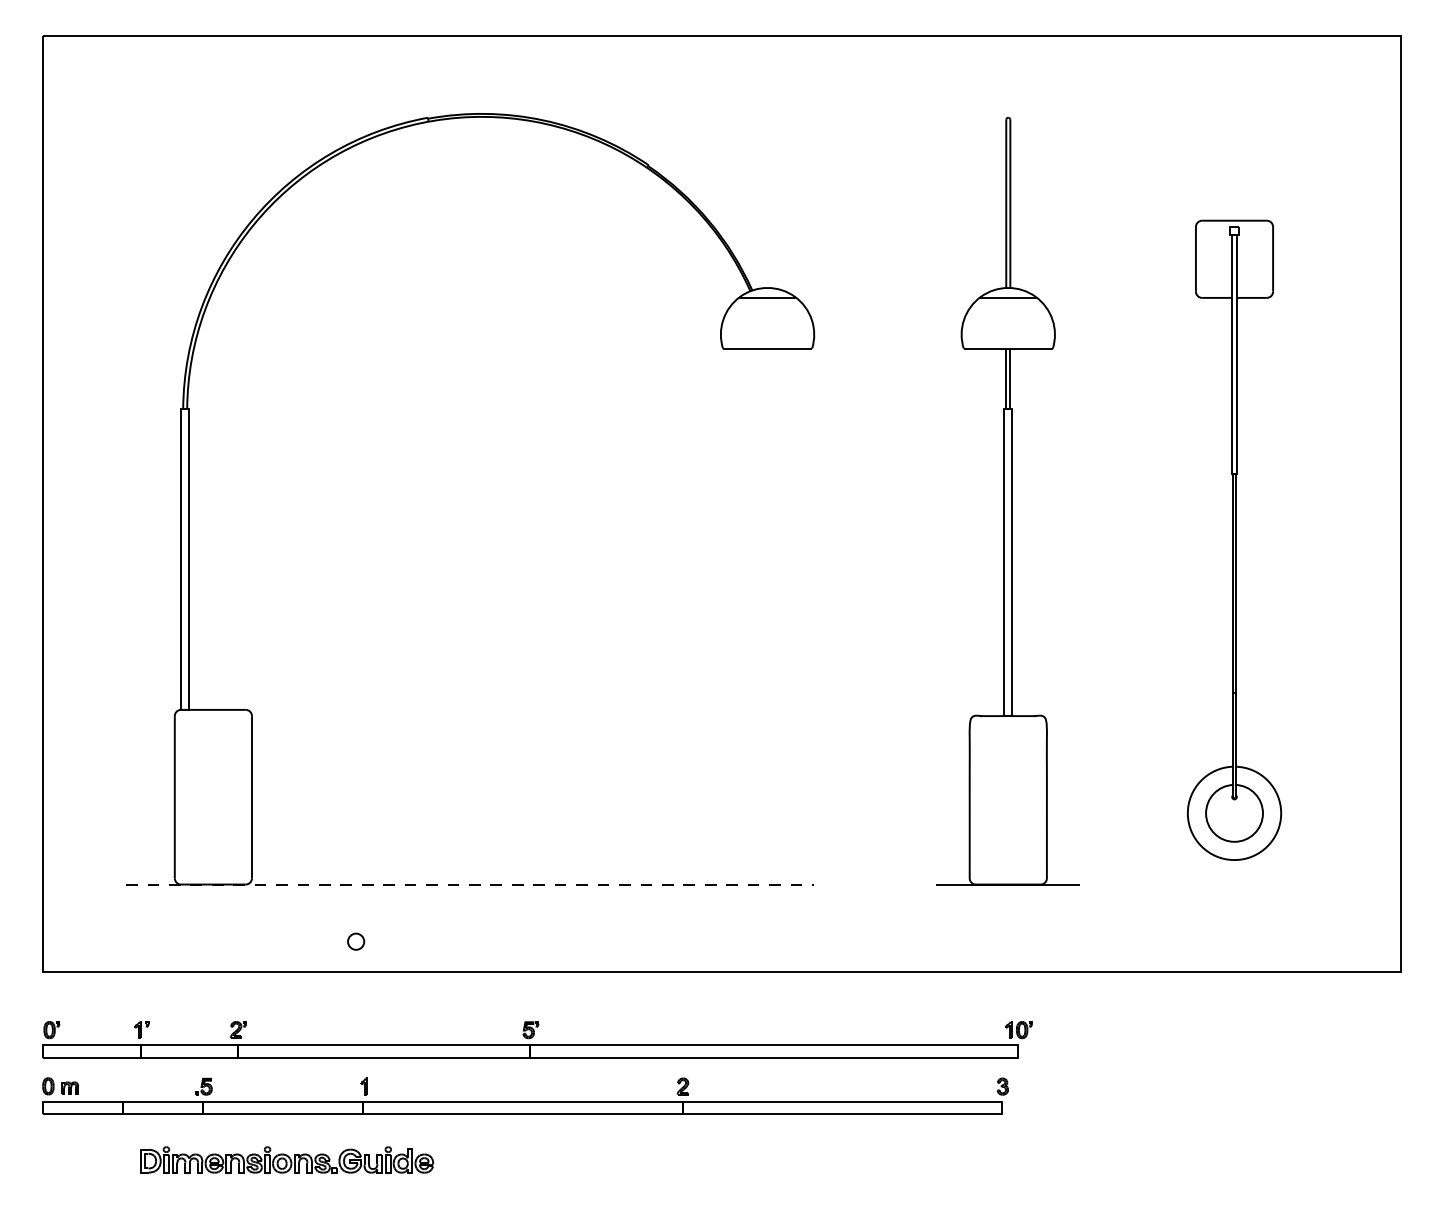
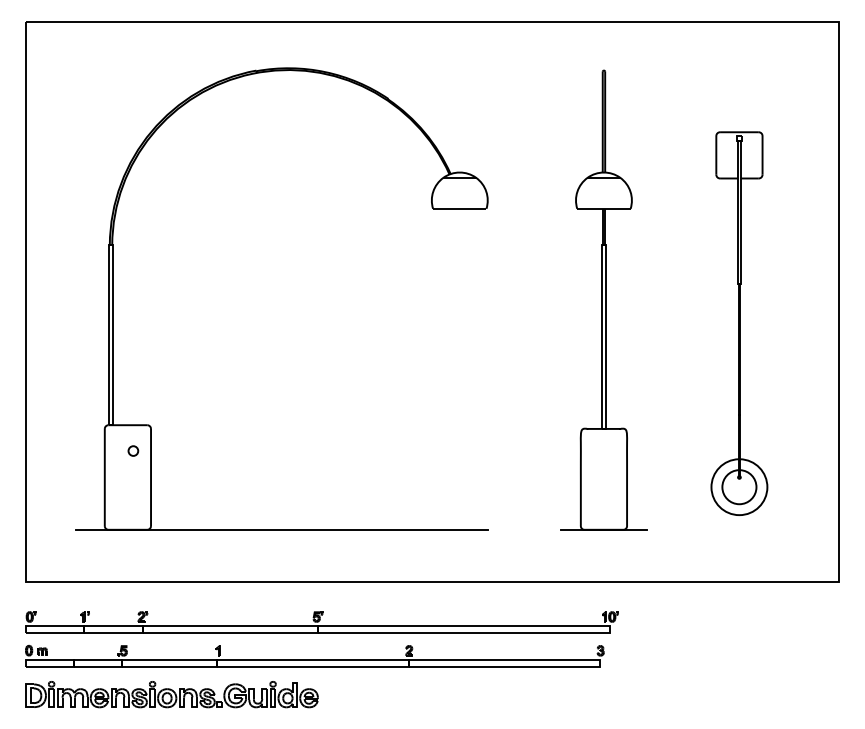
line: (471, 884) -> (282, 529), dashed -> solid
circle: (356, 940) -> (133, 450), moved
part: (286, 1159) -> (171, 694), size x1.67

